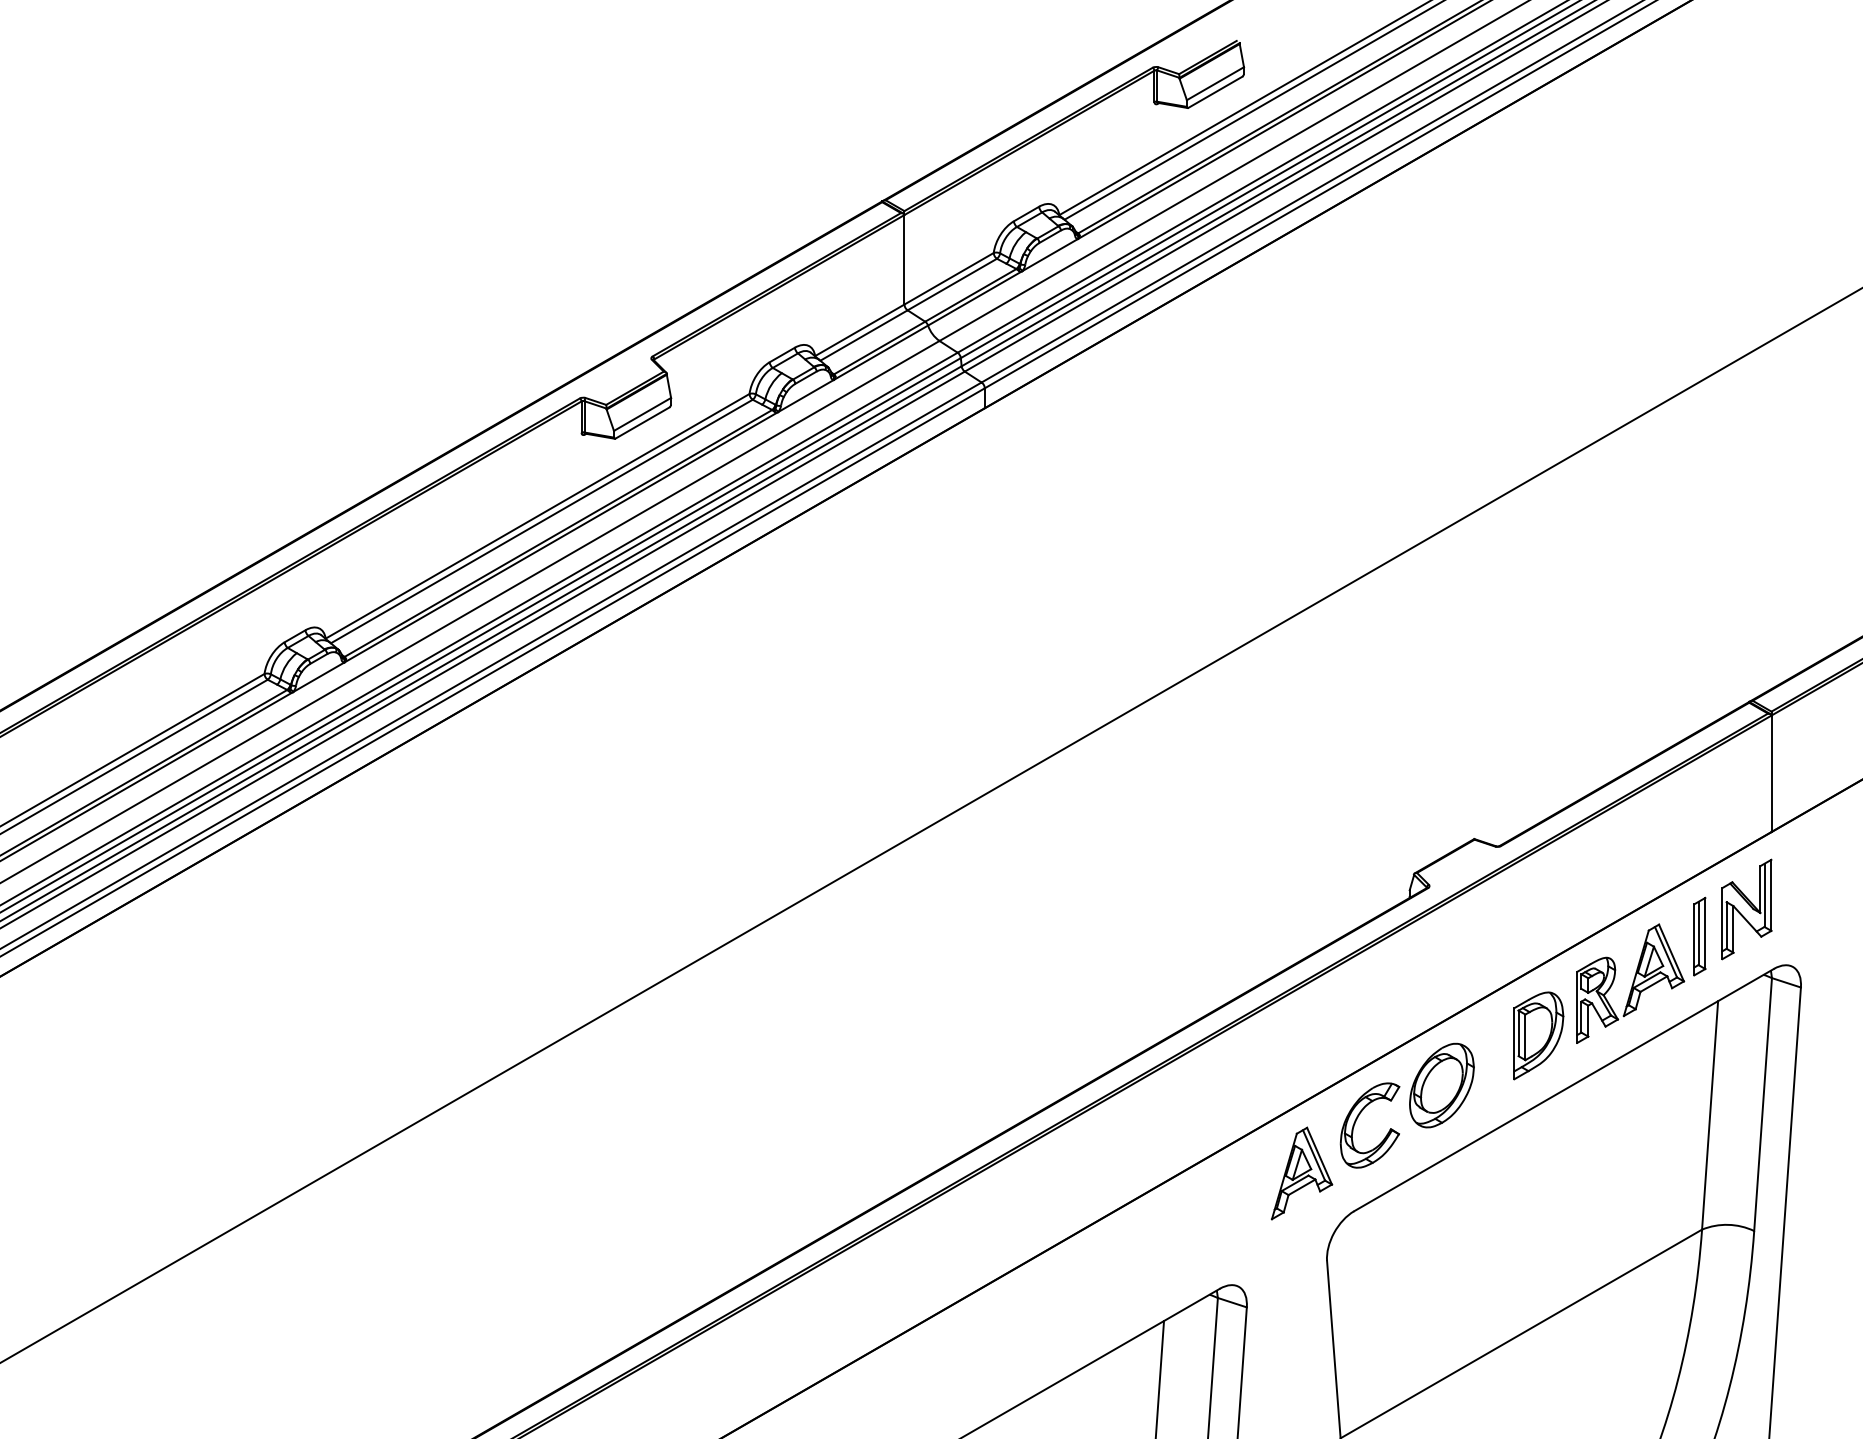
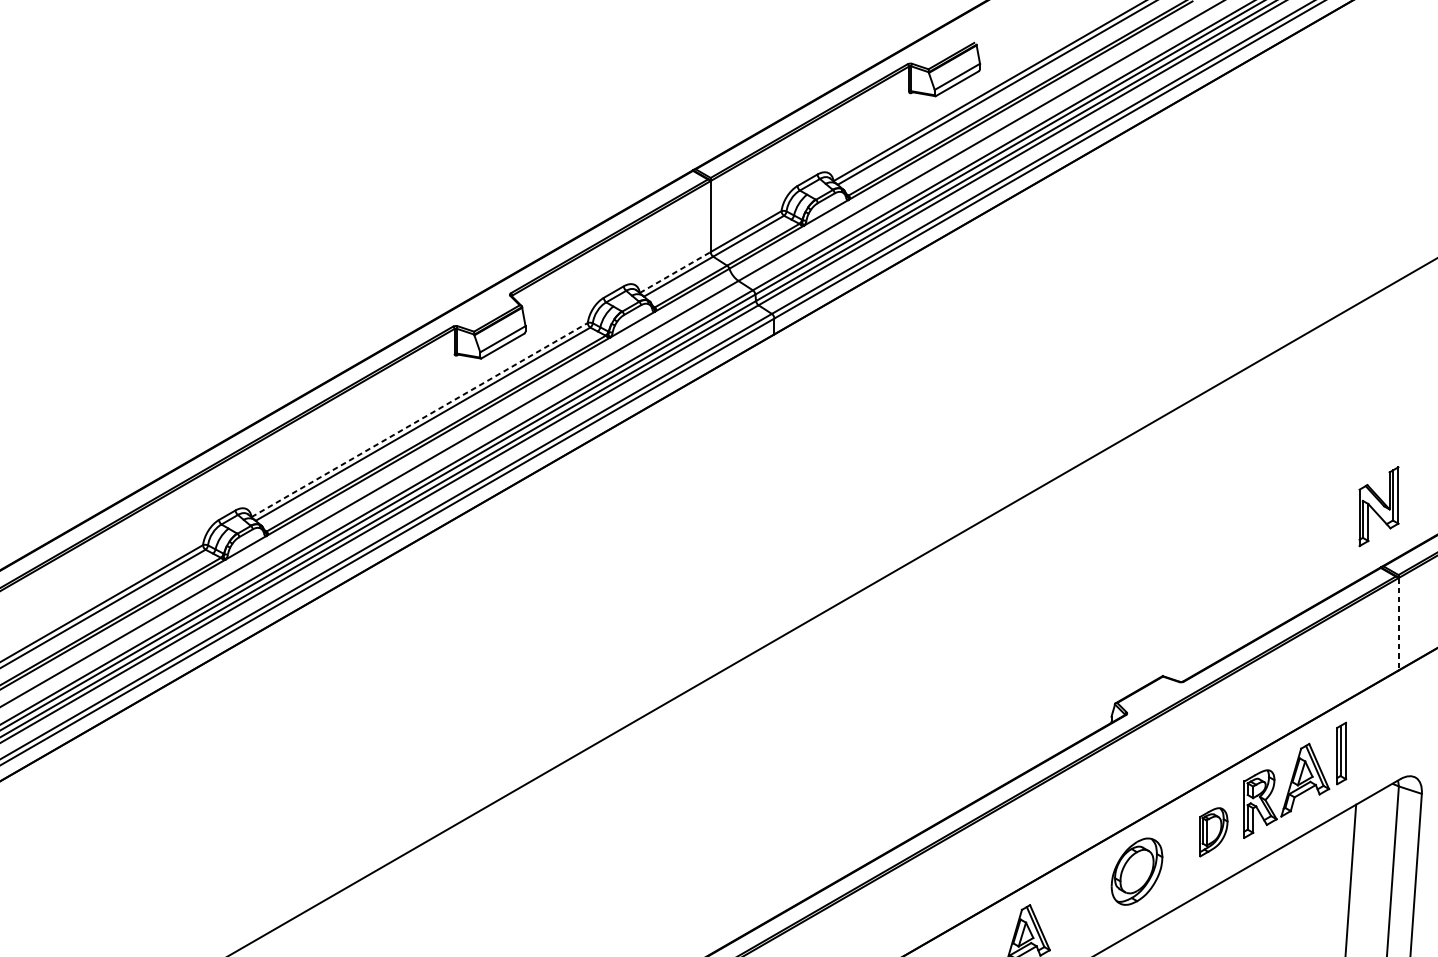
line: (859, 330) -> (675, 272), solid -> dashed
line: (537, 516) -> (419, 420), solid -> dashed
line: (1771, 774) -> (1398, 624), solid -> dashed
part: (1746, 909) -> (1378, 506), moved
part: (1538, 1035) -> (1213, 831), size x0.7
part: (1357, 1119) -> (1070, 898), removed

